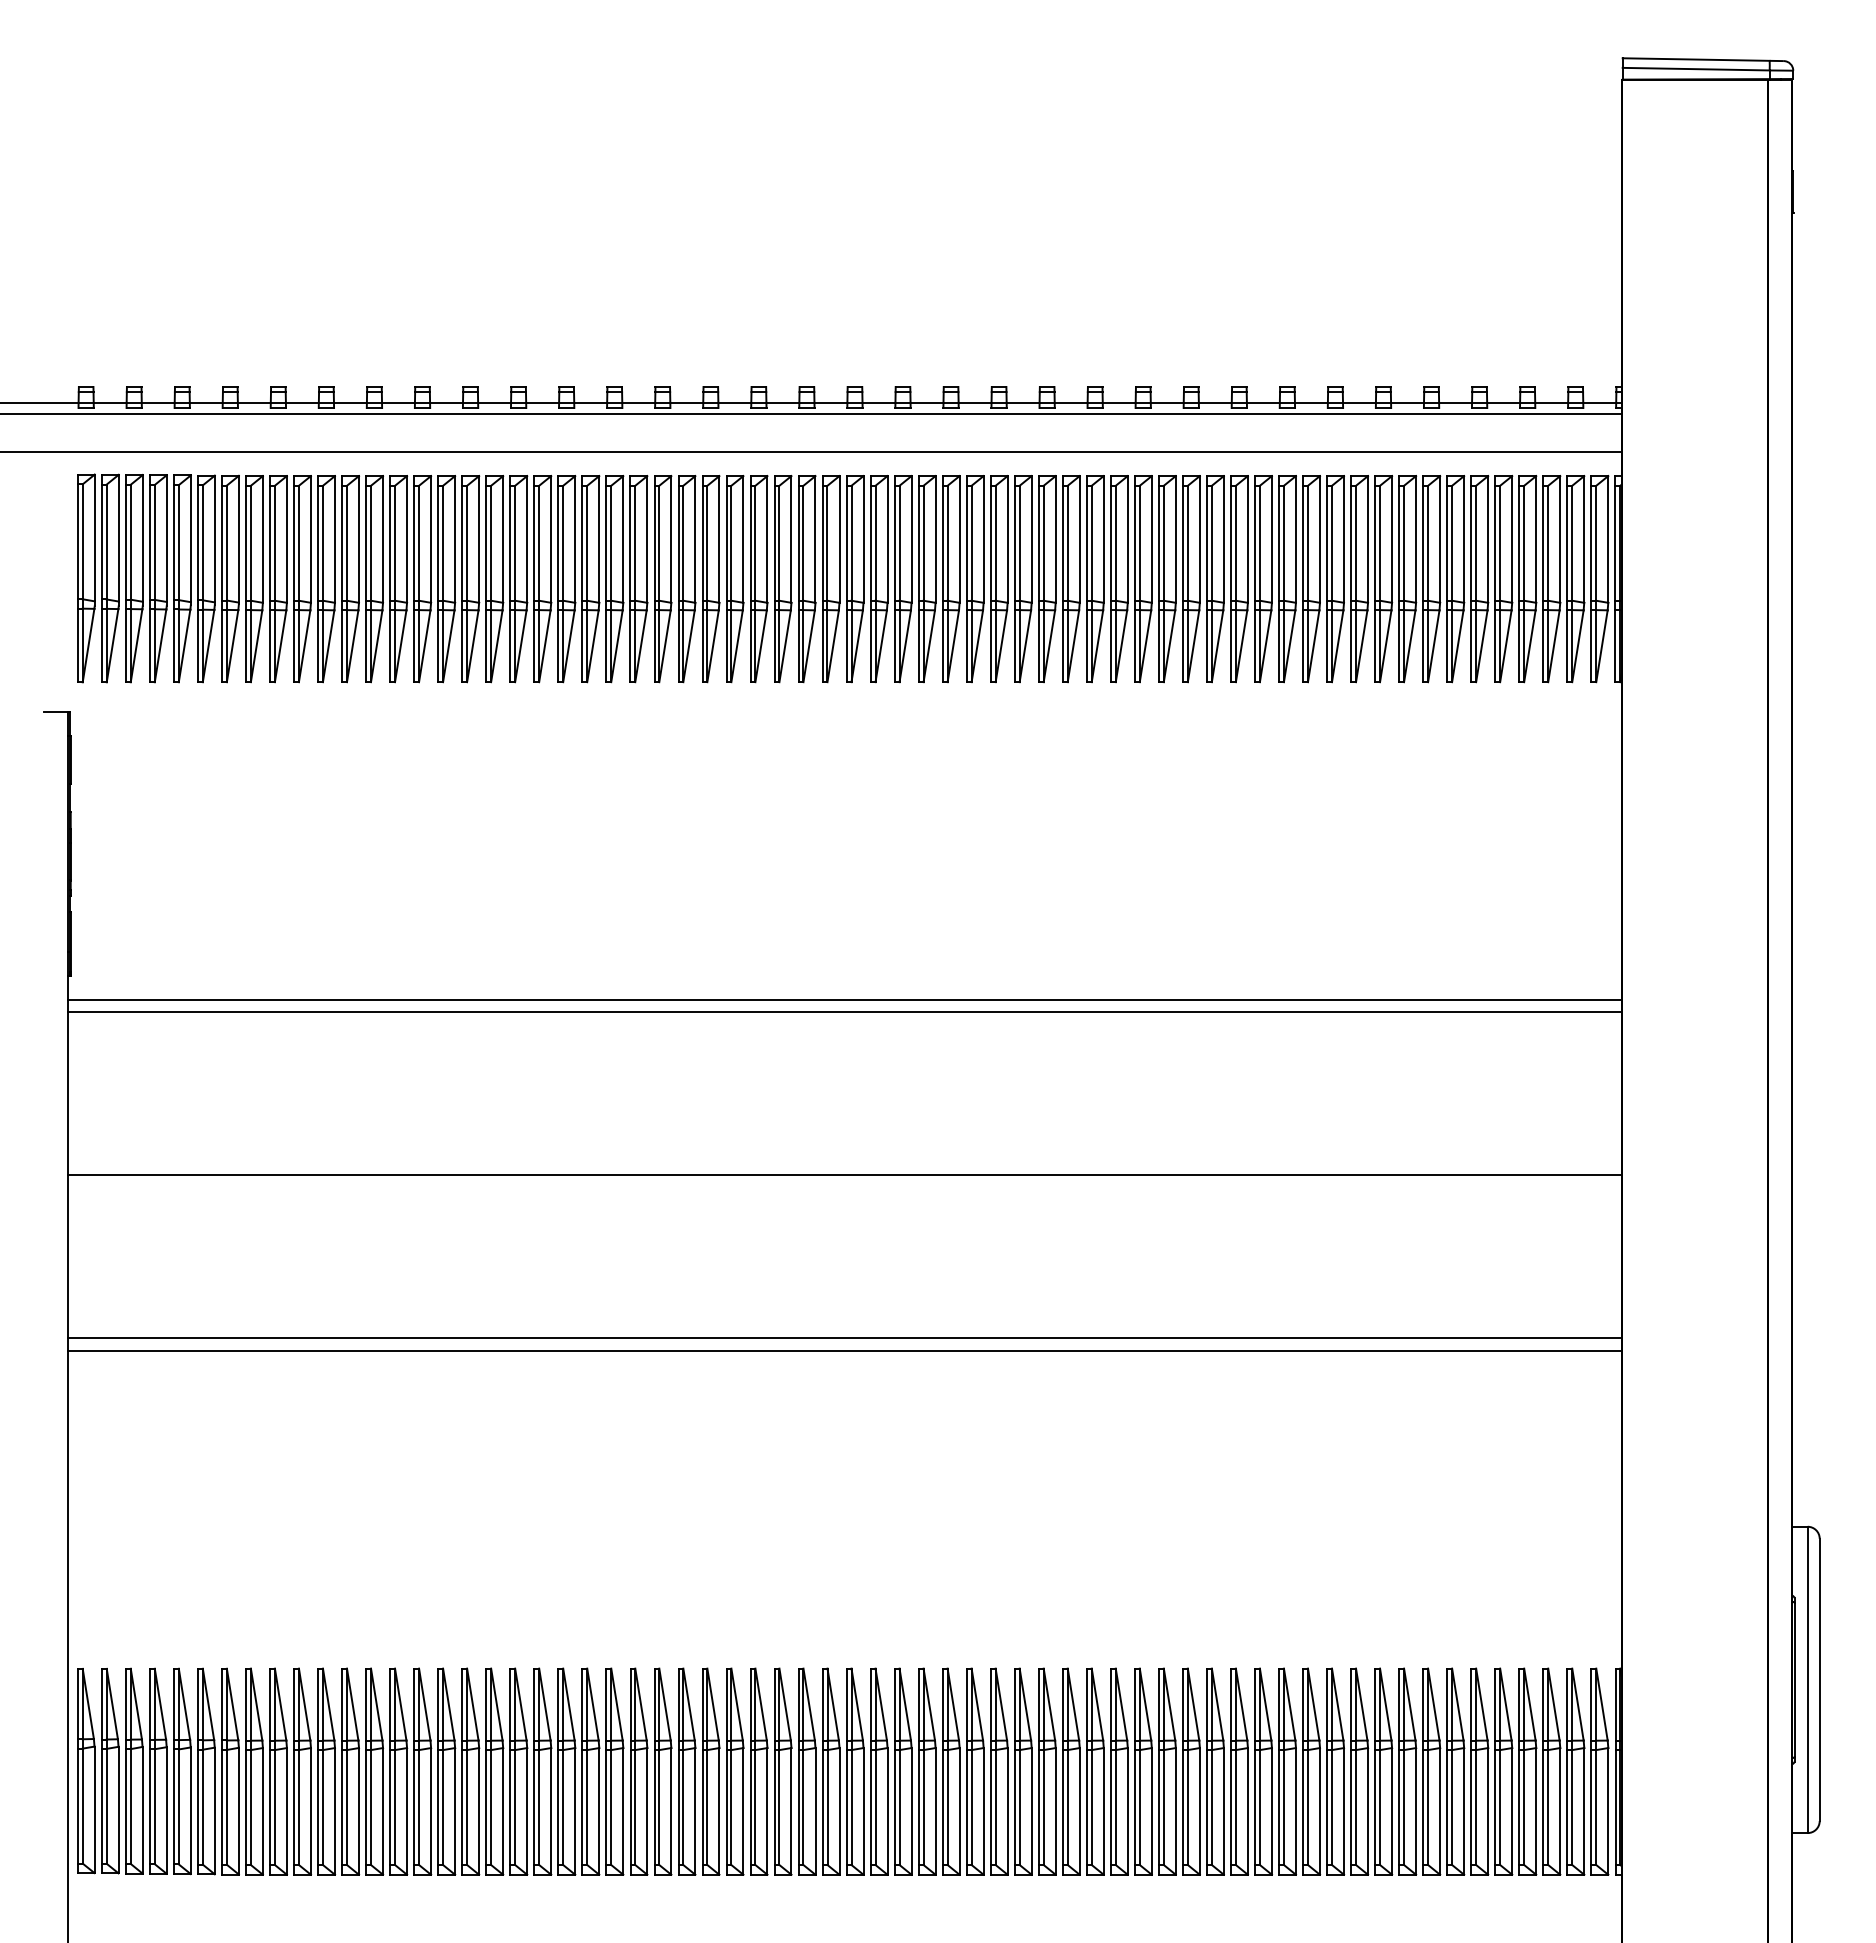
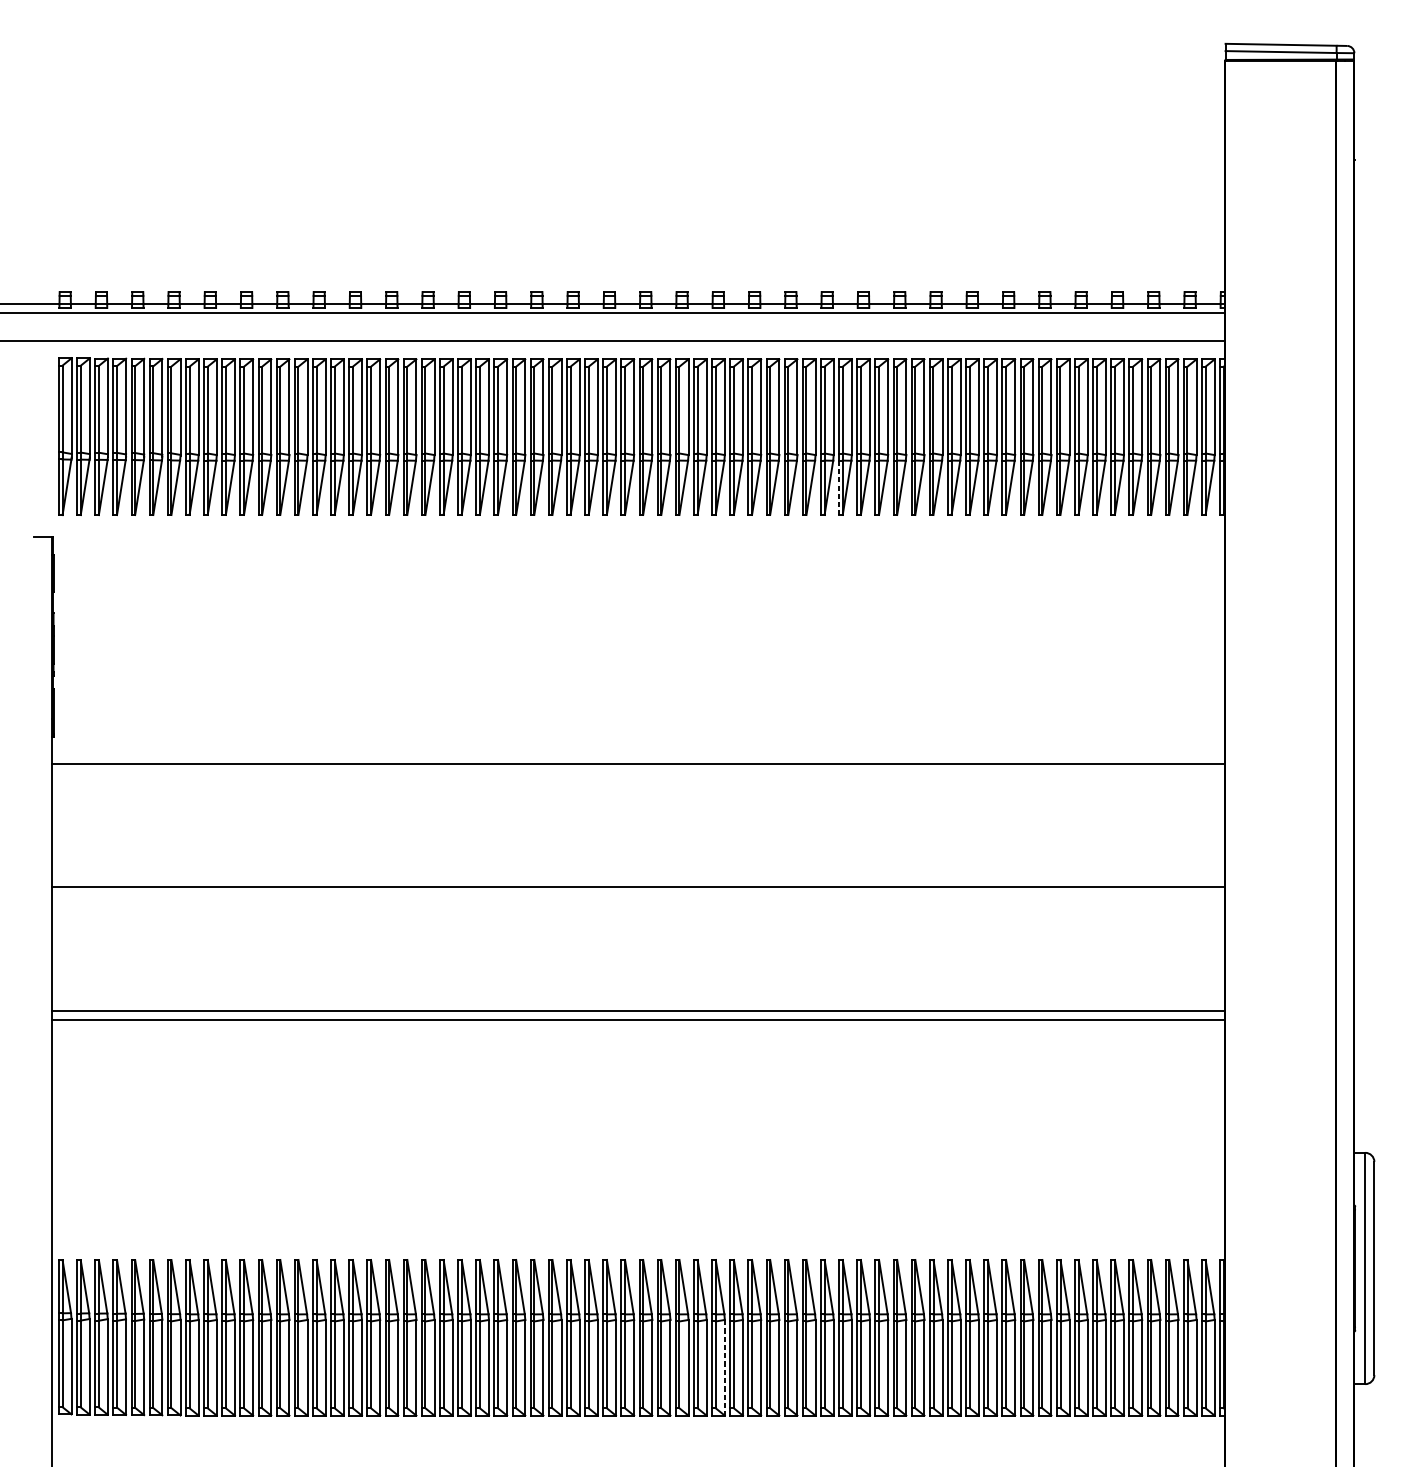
line: (1110, 646) -> (838, 488), solid -> dashed
line: (844, 999) -> (637, 754), removed
line: (959, 1811) -> (724, 1367), solid -> dashed

